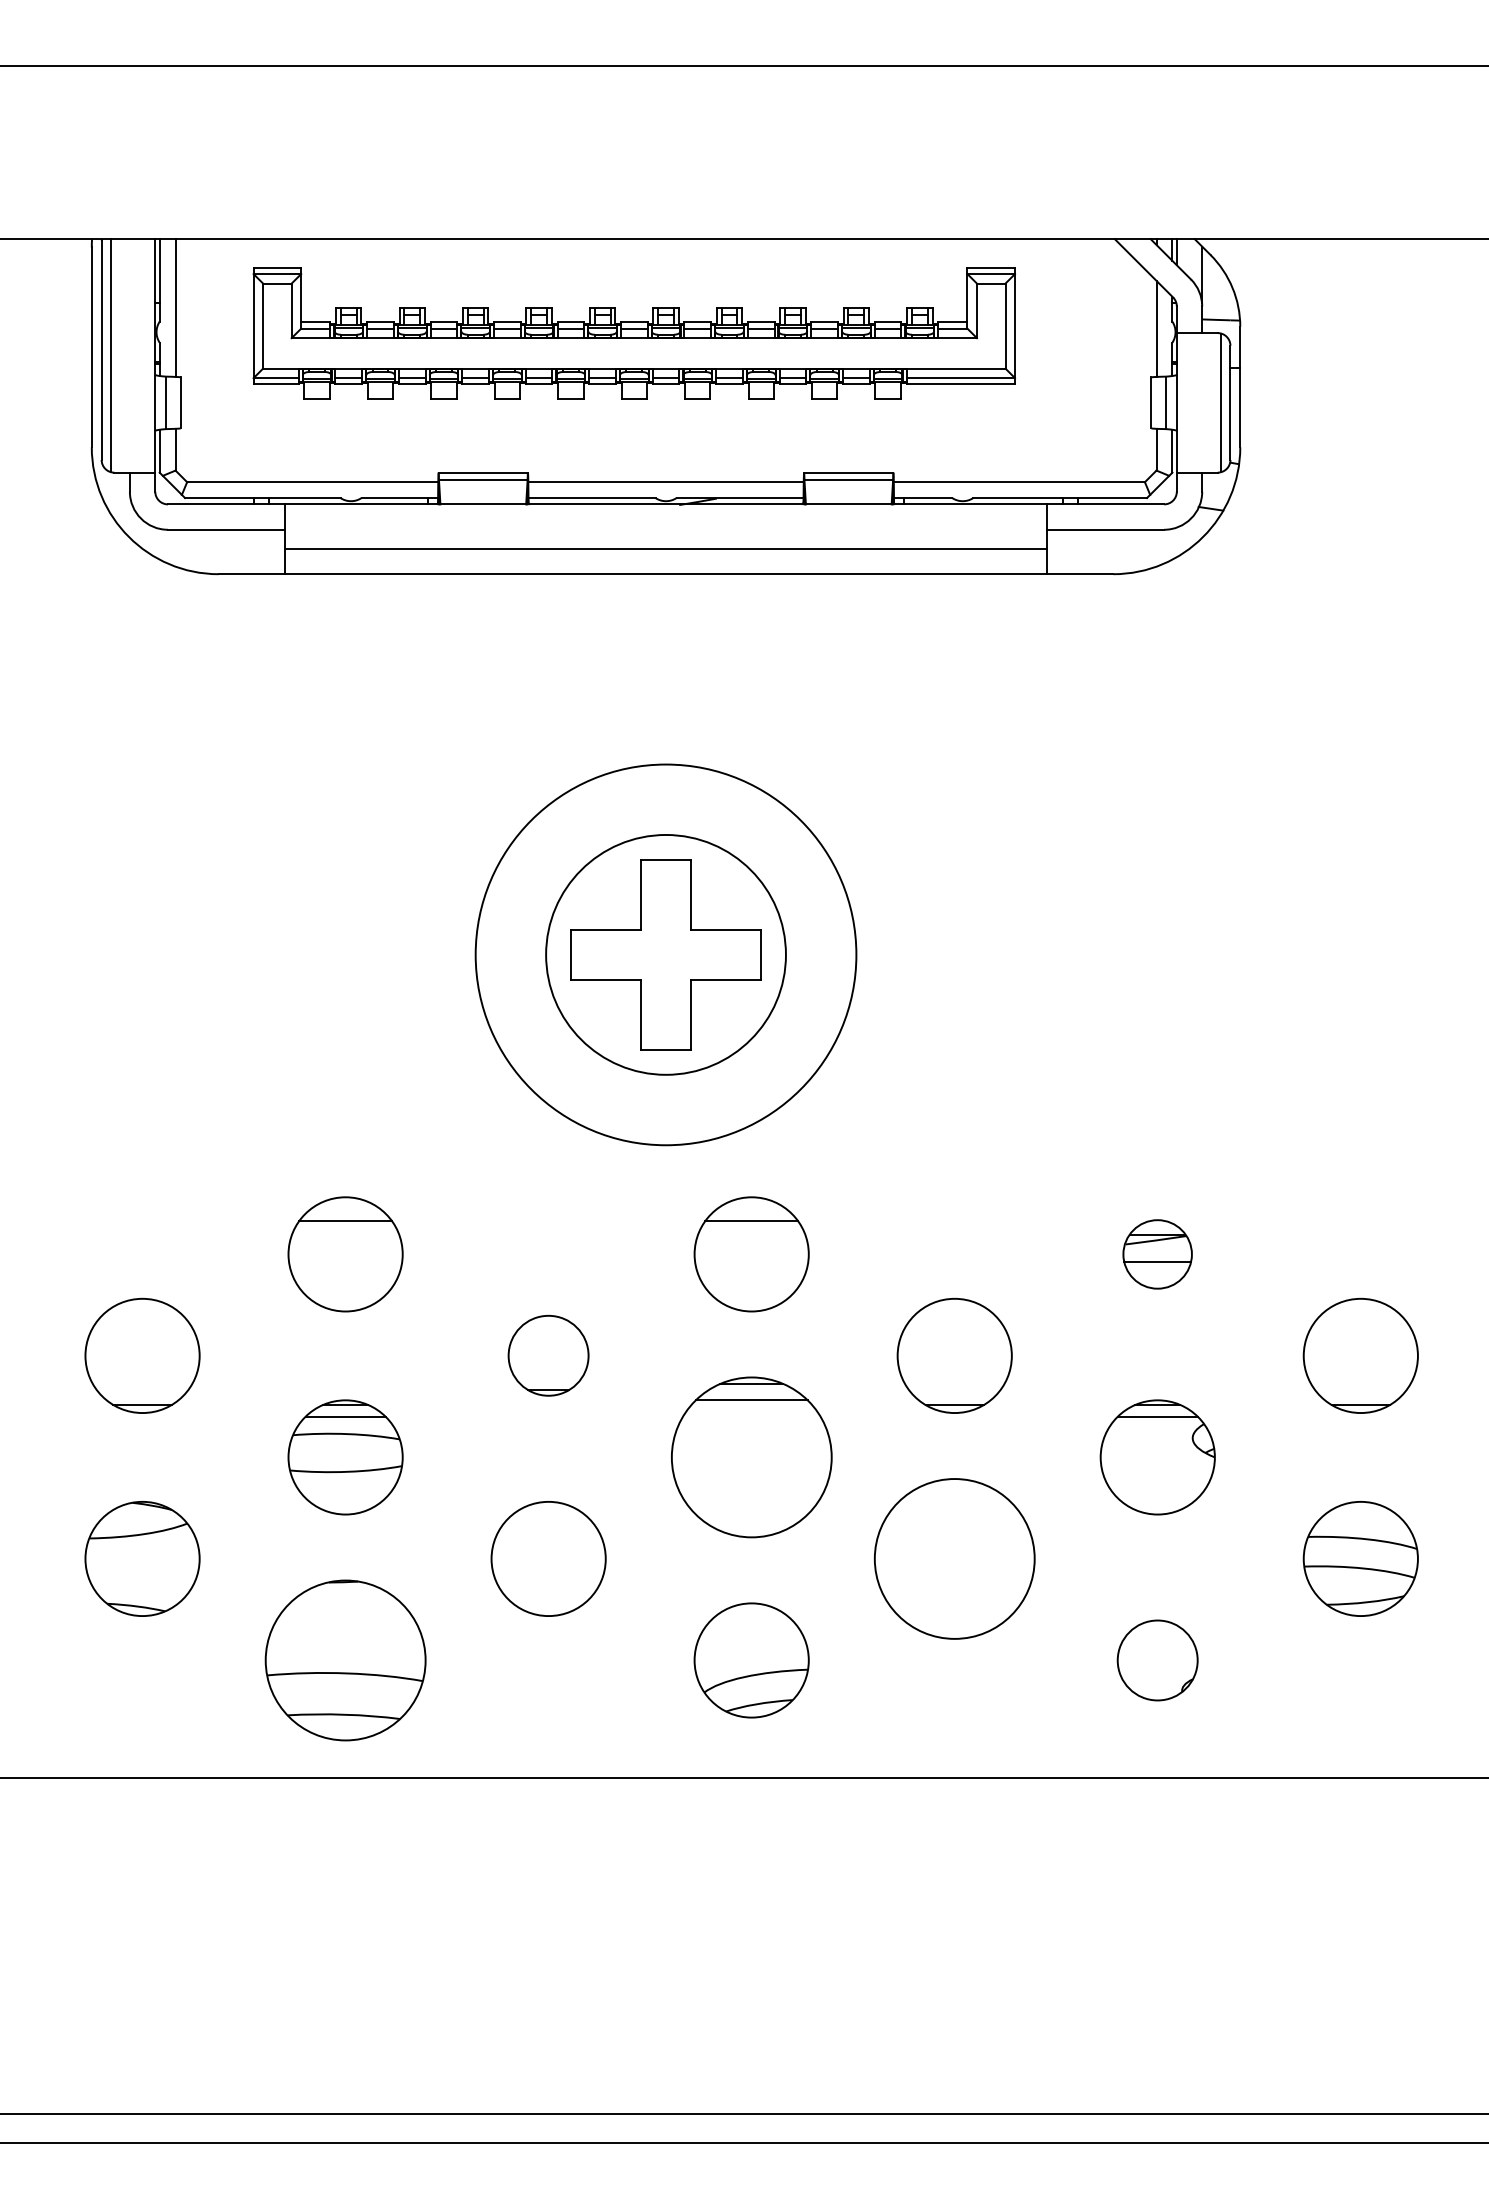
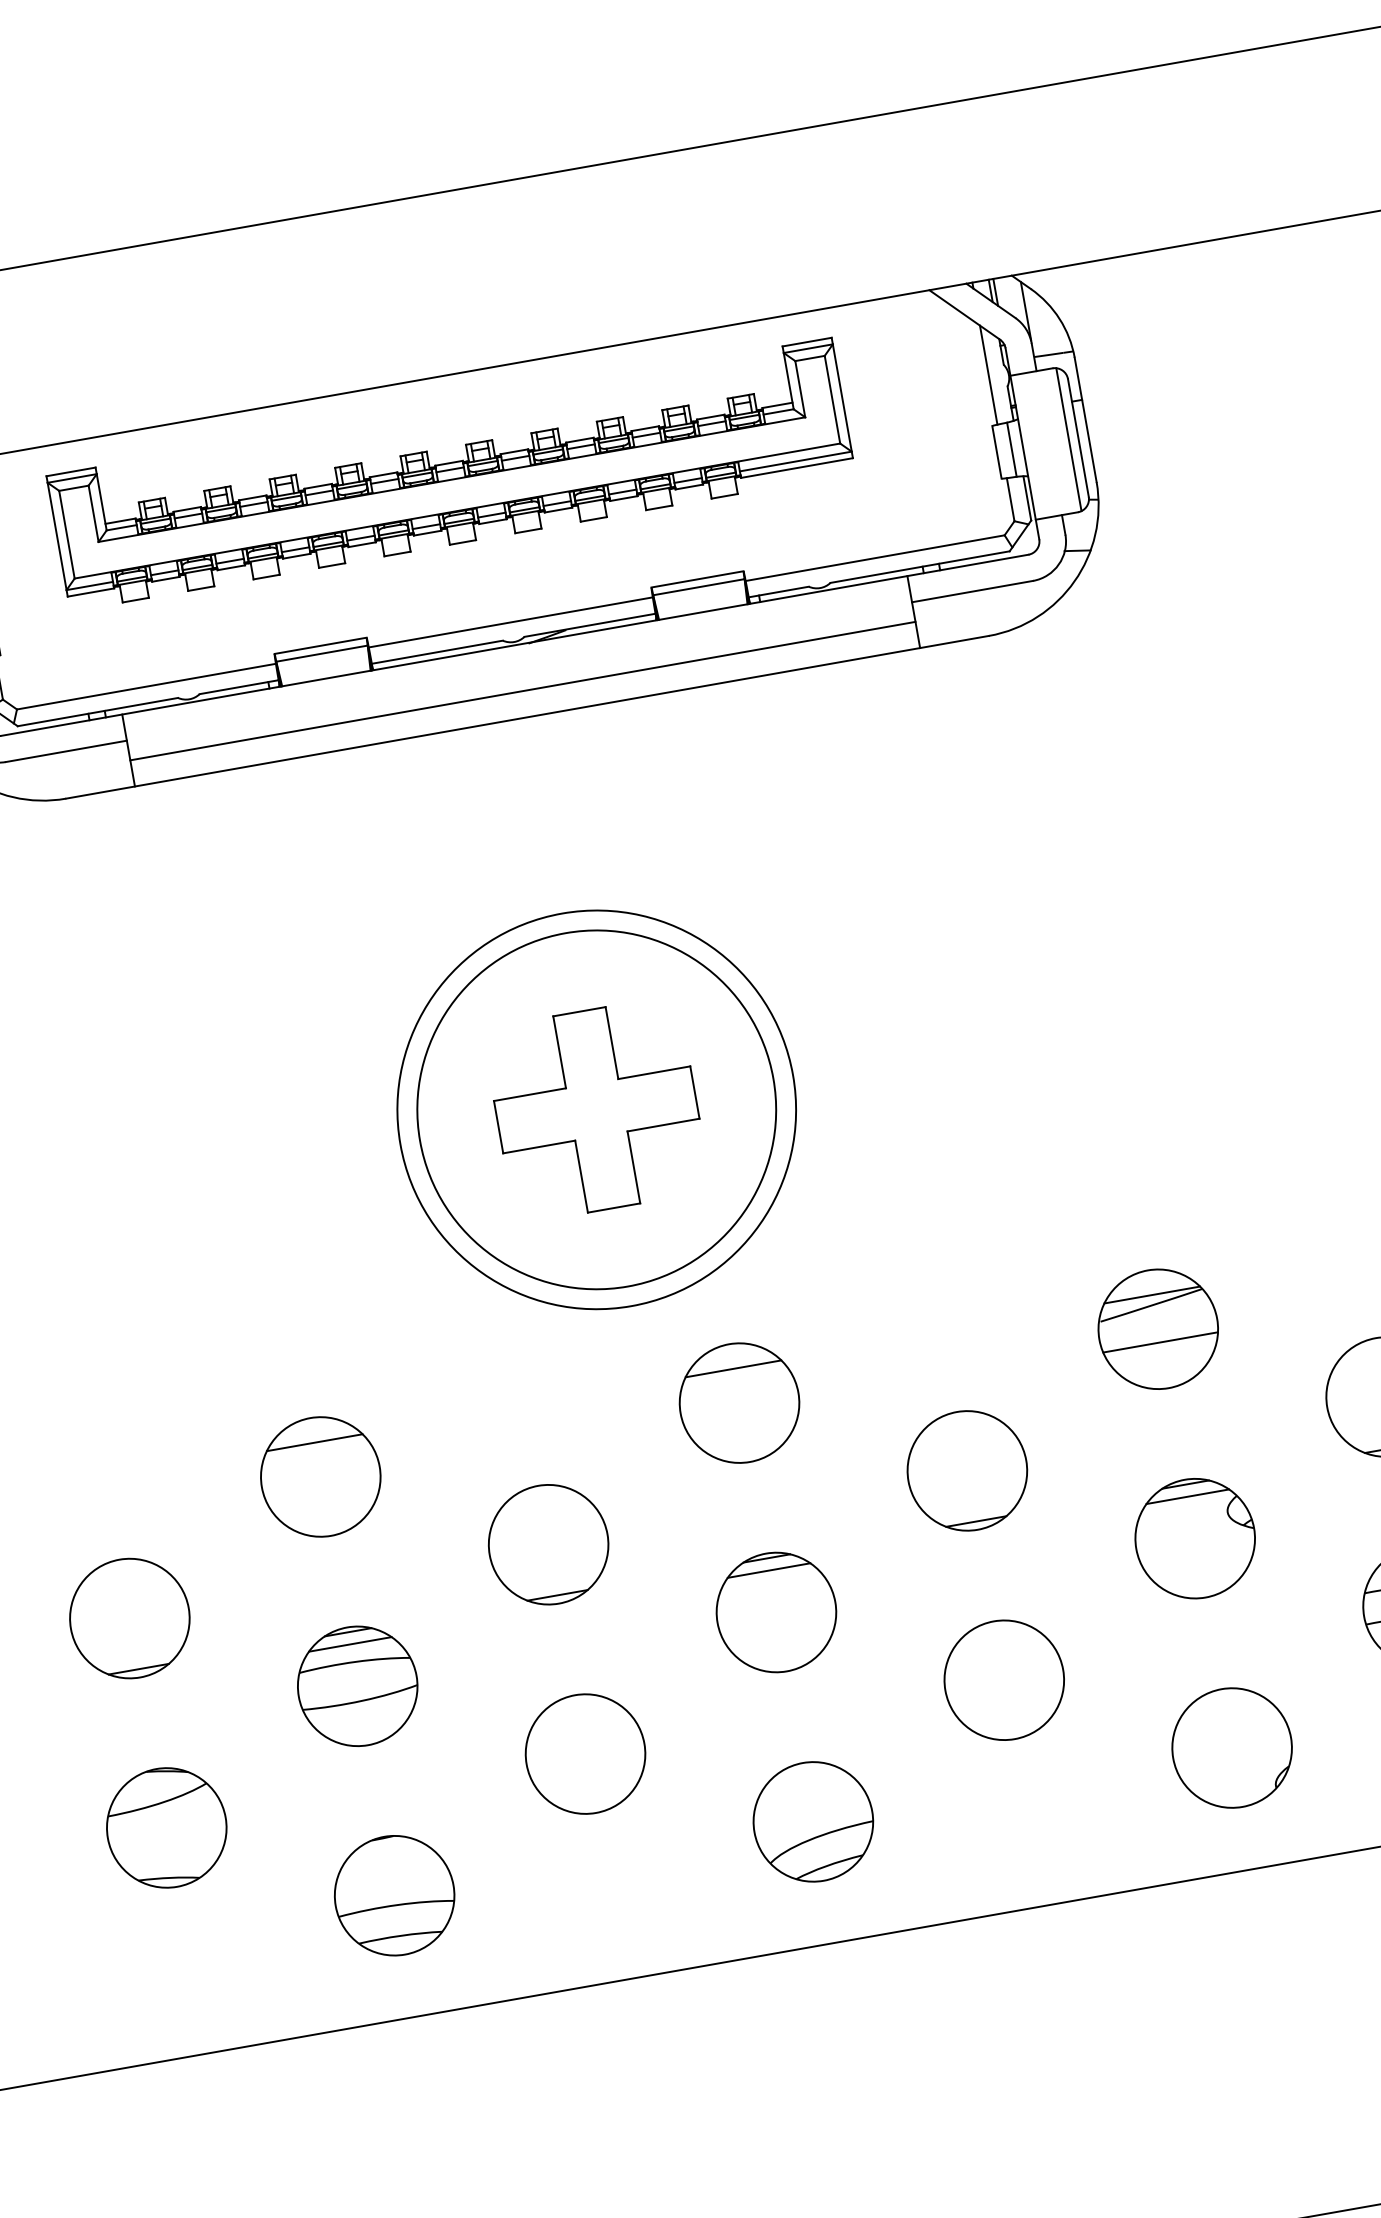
circle: (665, 954) -> (596, 1109), size x1.43
part: (1157, 1254) -> (1158, 1329), size x1.67
part: (548, 1355) -> (548, 1544), size x1.43
part: (751, 1457) -> (776, 1612), size x0.71
circle: (954, 1558) -> (1003, 1679), size x0.71
part: (345, 1660) -> (394, 1895), size x0.71
part: (1157, 1660) -> (1231, 1748), size x1.43

